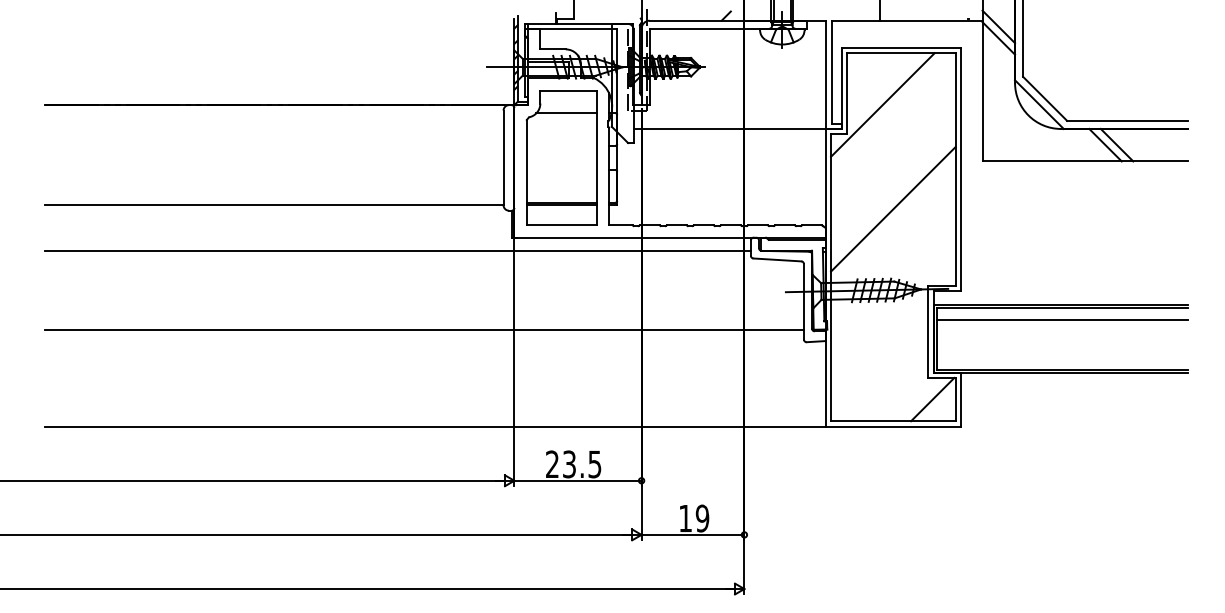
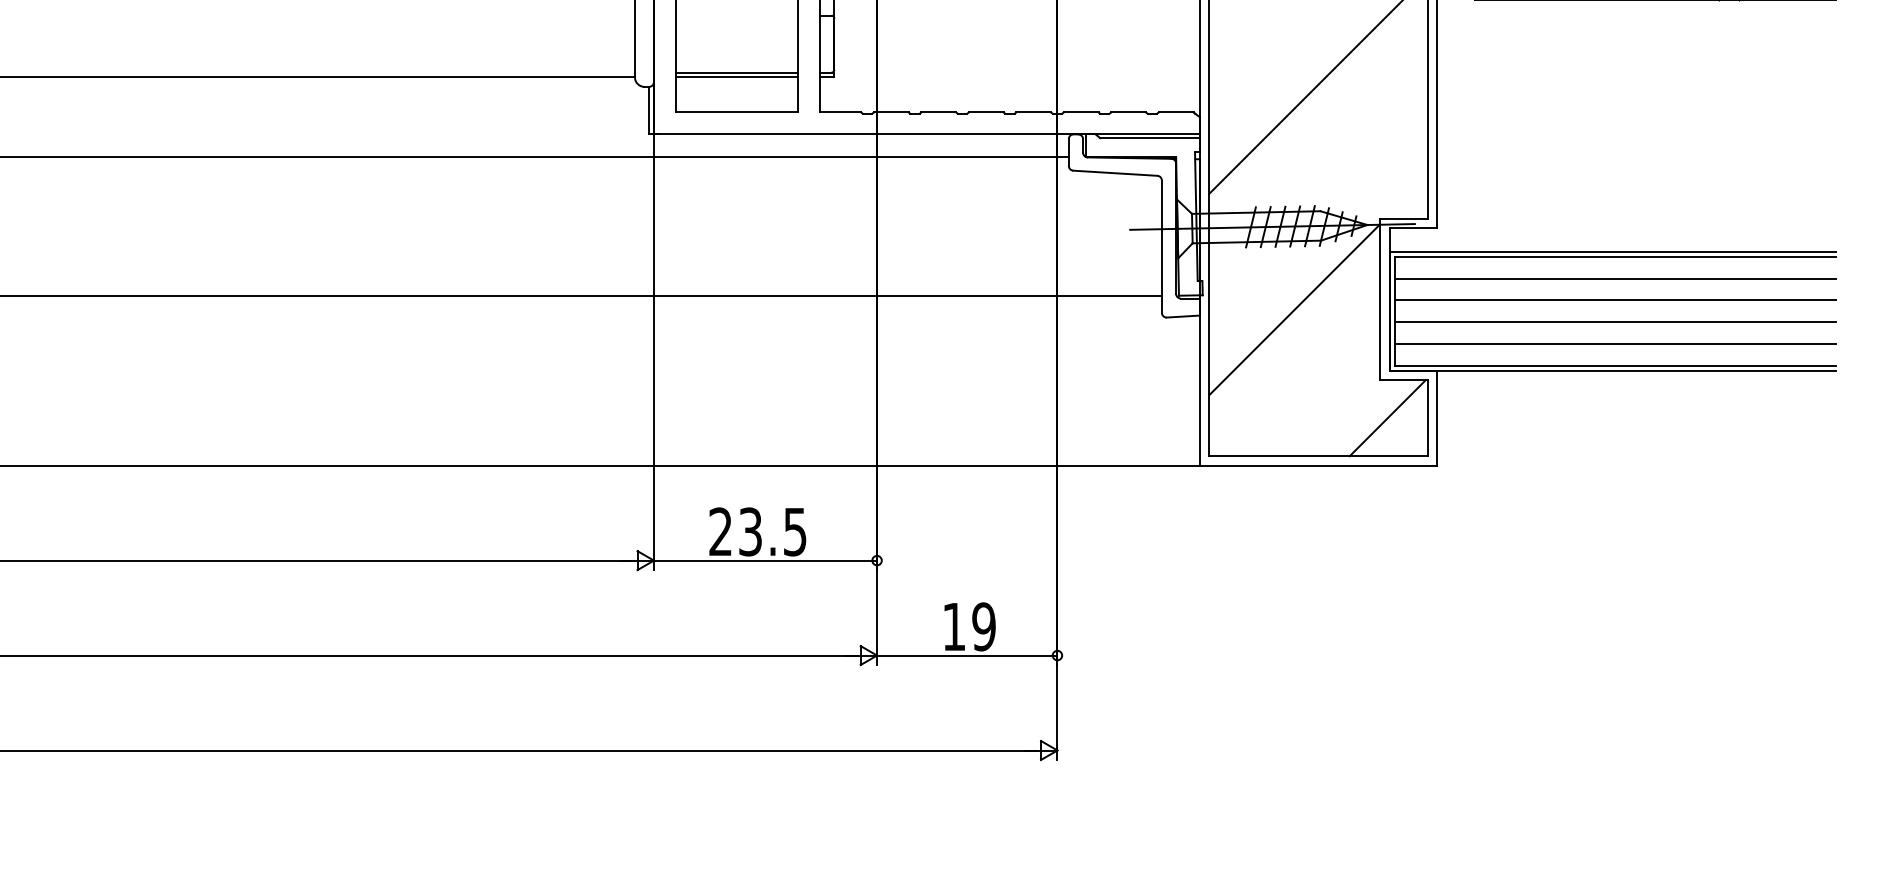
line: (1062, 332) -> (1615, 300), added
line: (879, 337) -> (1294, 309), added
line: (1062, 344) -> (1615, 321), added
line: (1062, 357) -> (1615, 344), added

